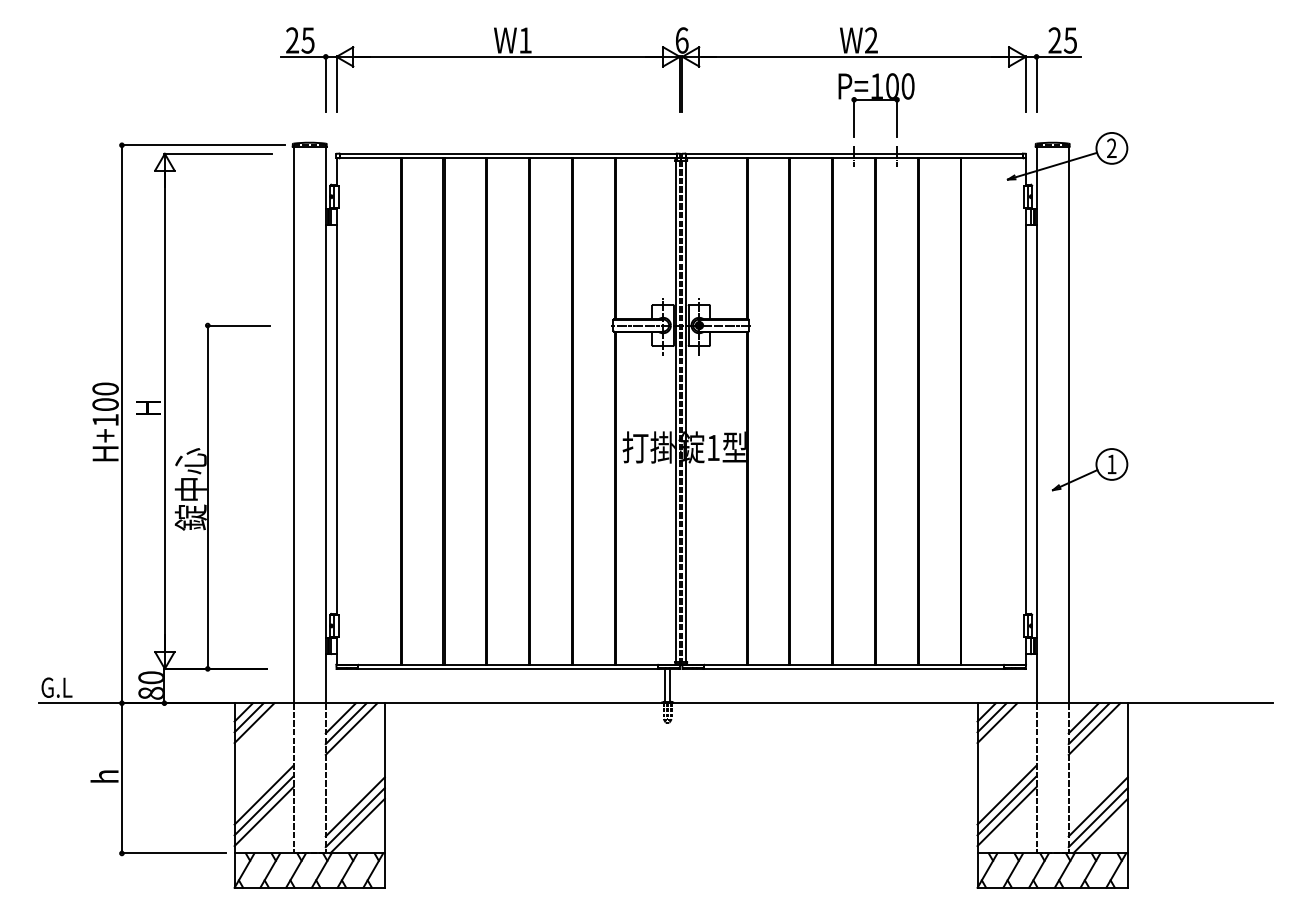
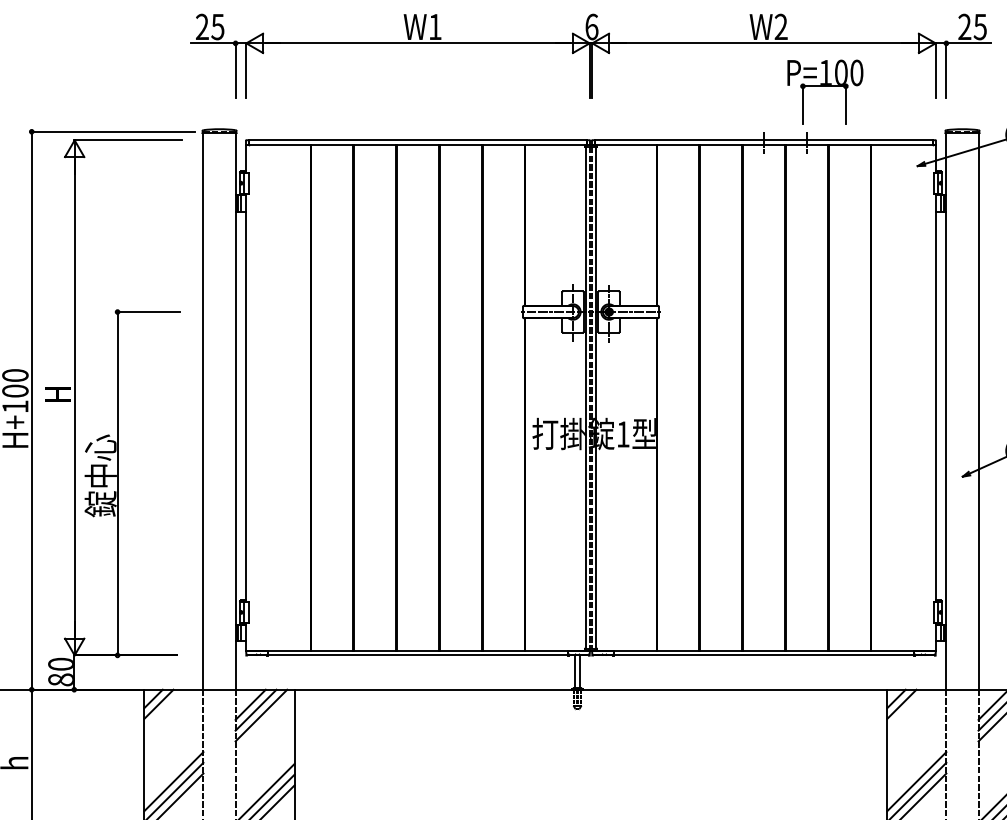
part: (876, 105) -> (825, 92), moved
line: (254, 723) -> (164, 710), removed
line: (997, 723) -> (907, 710), removed

